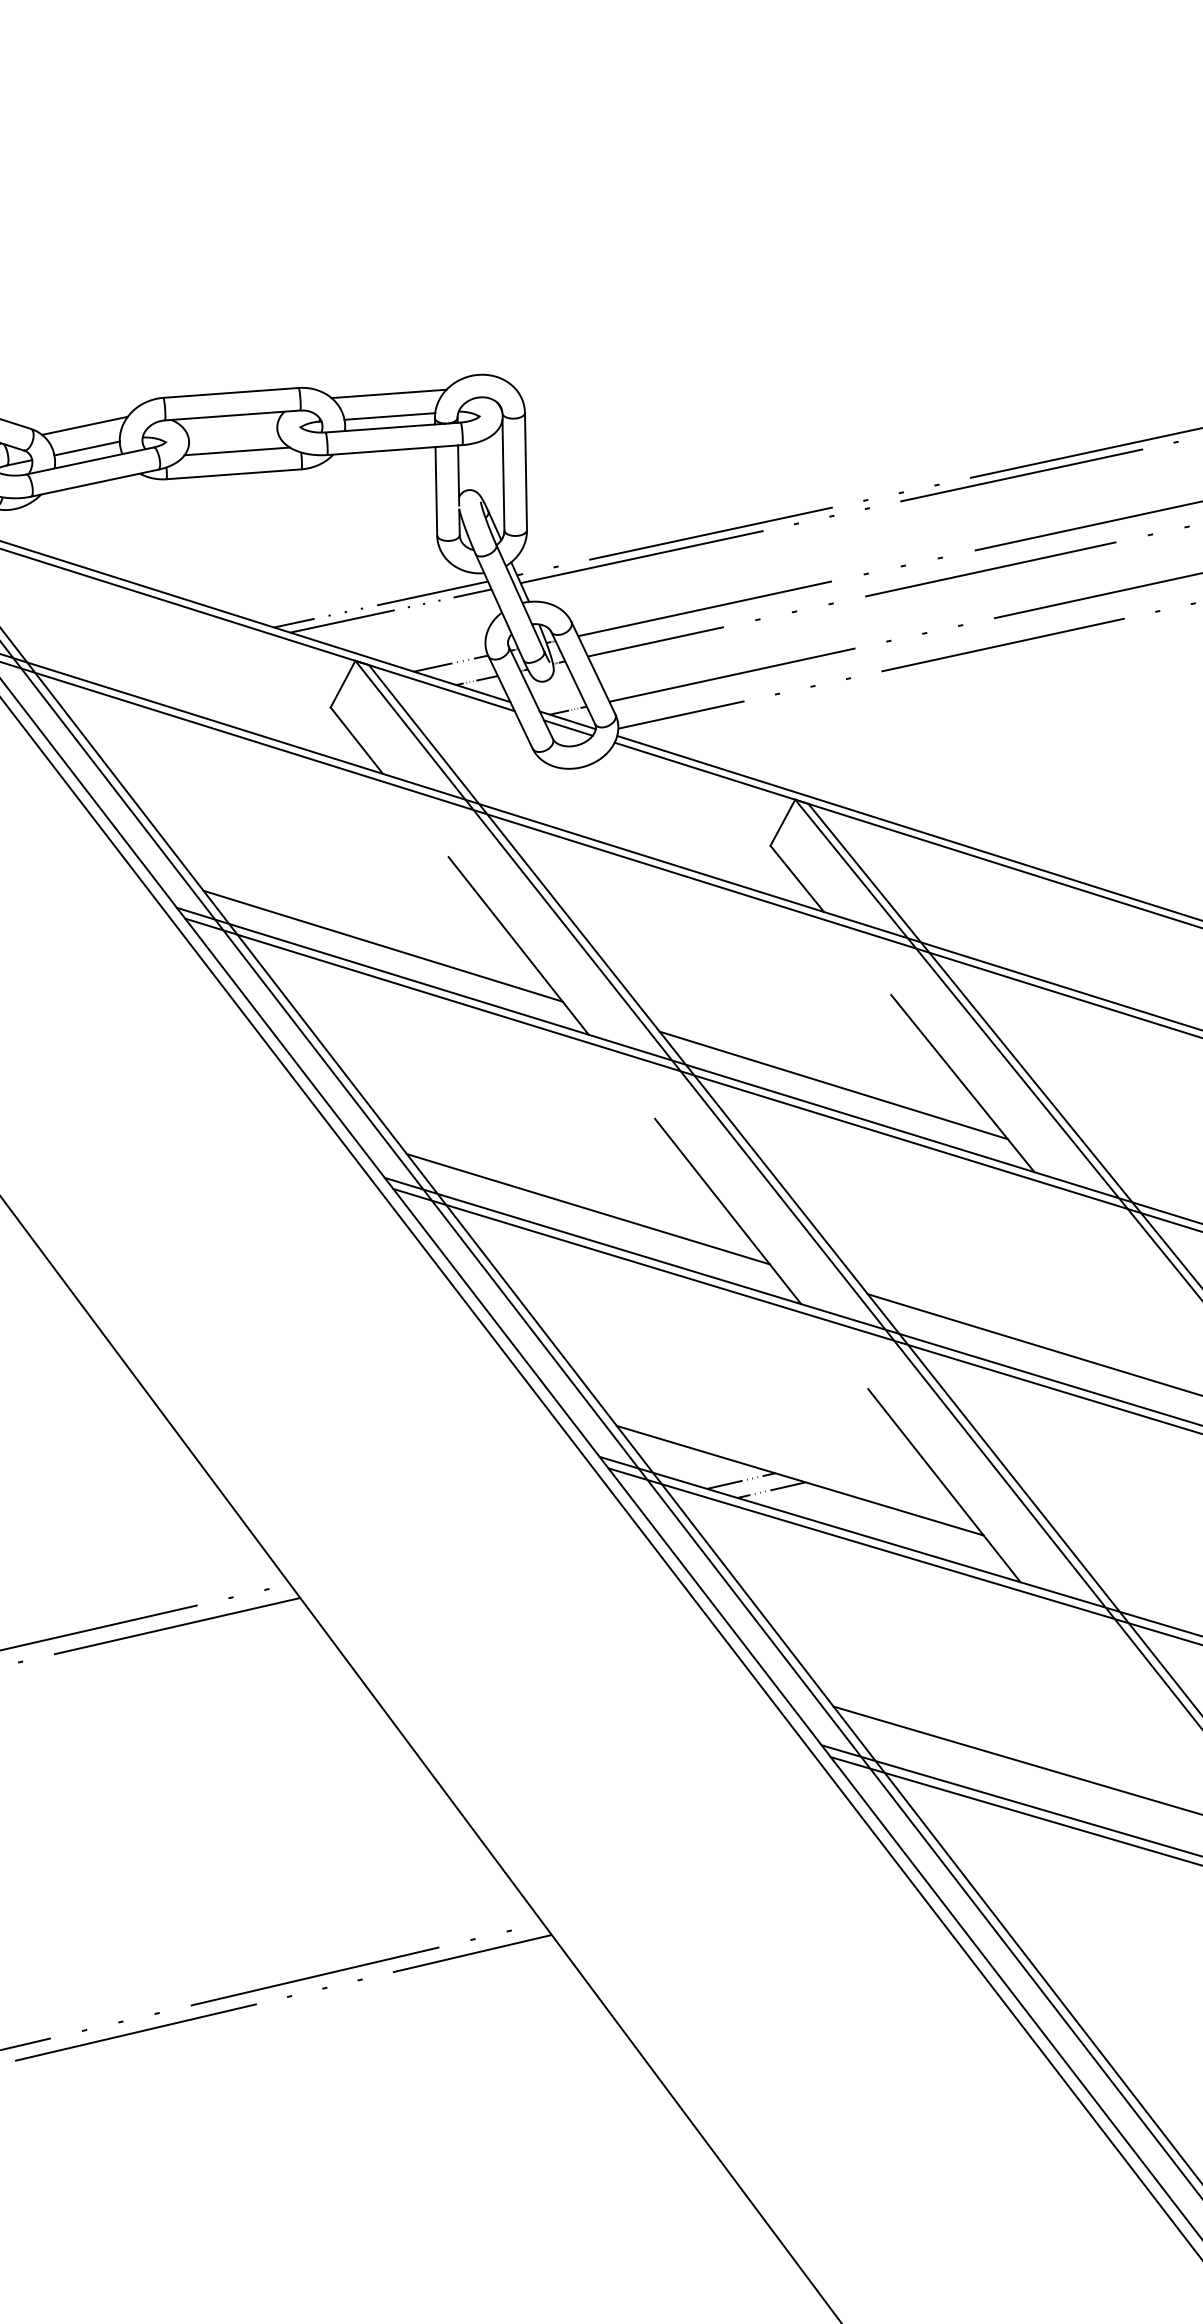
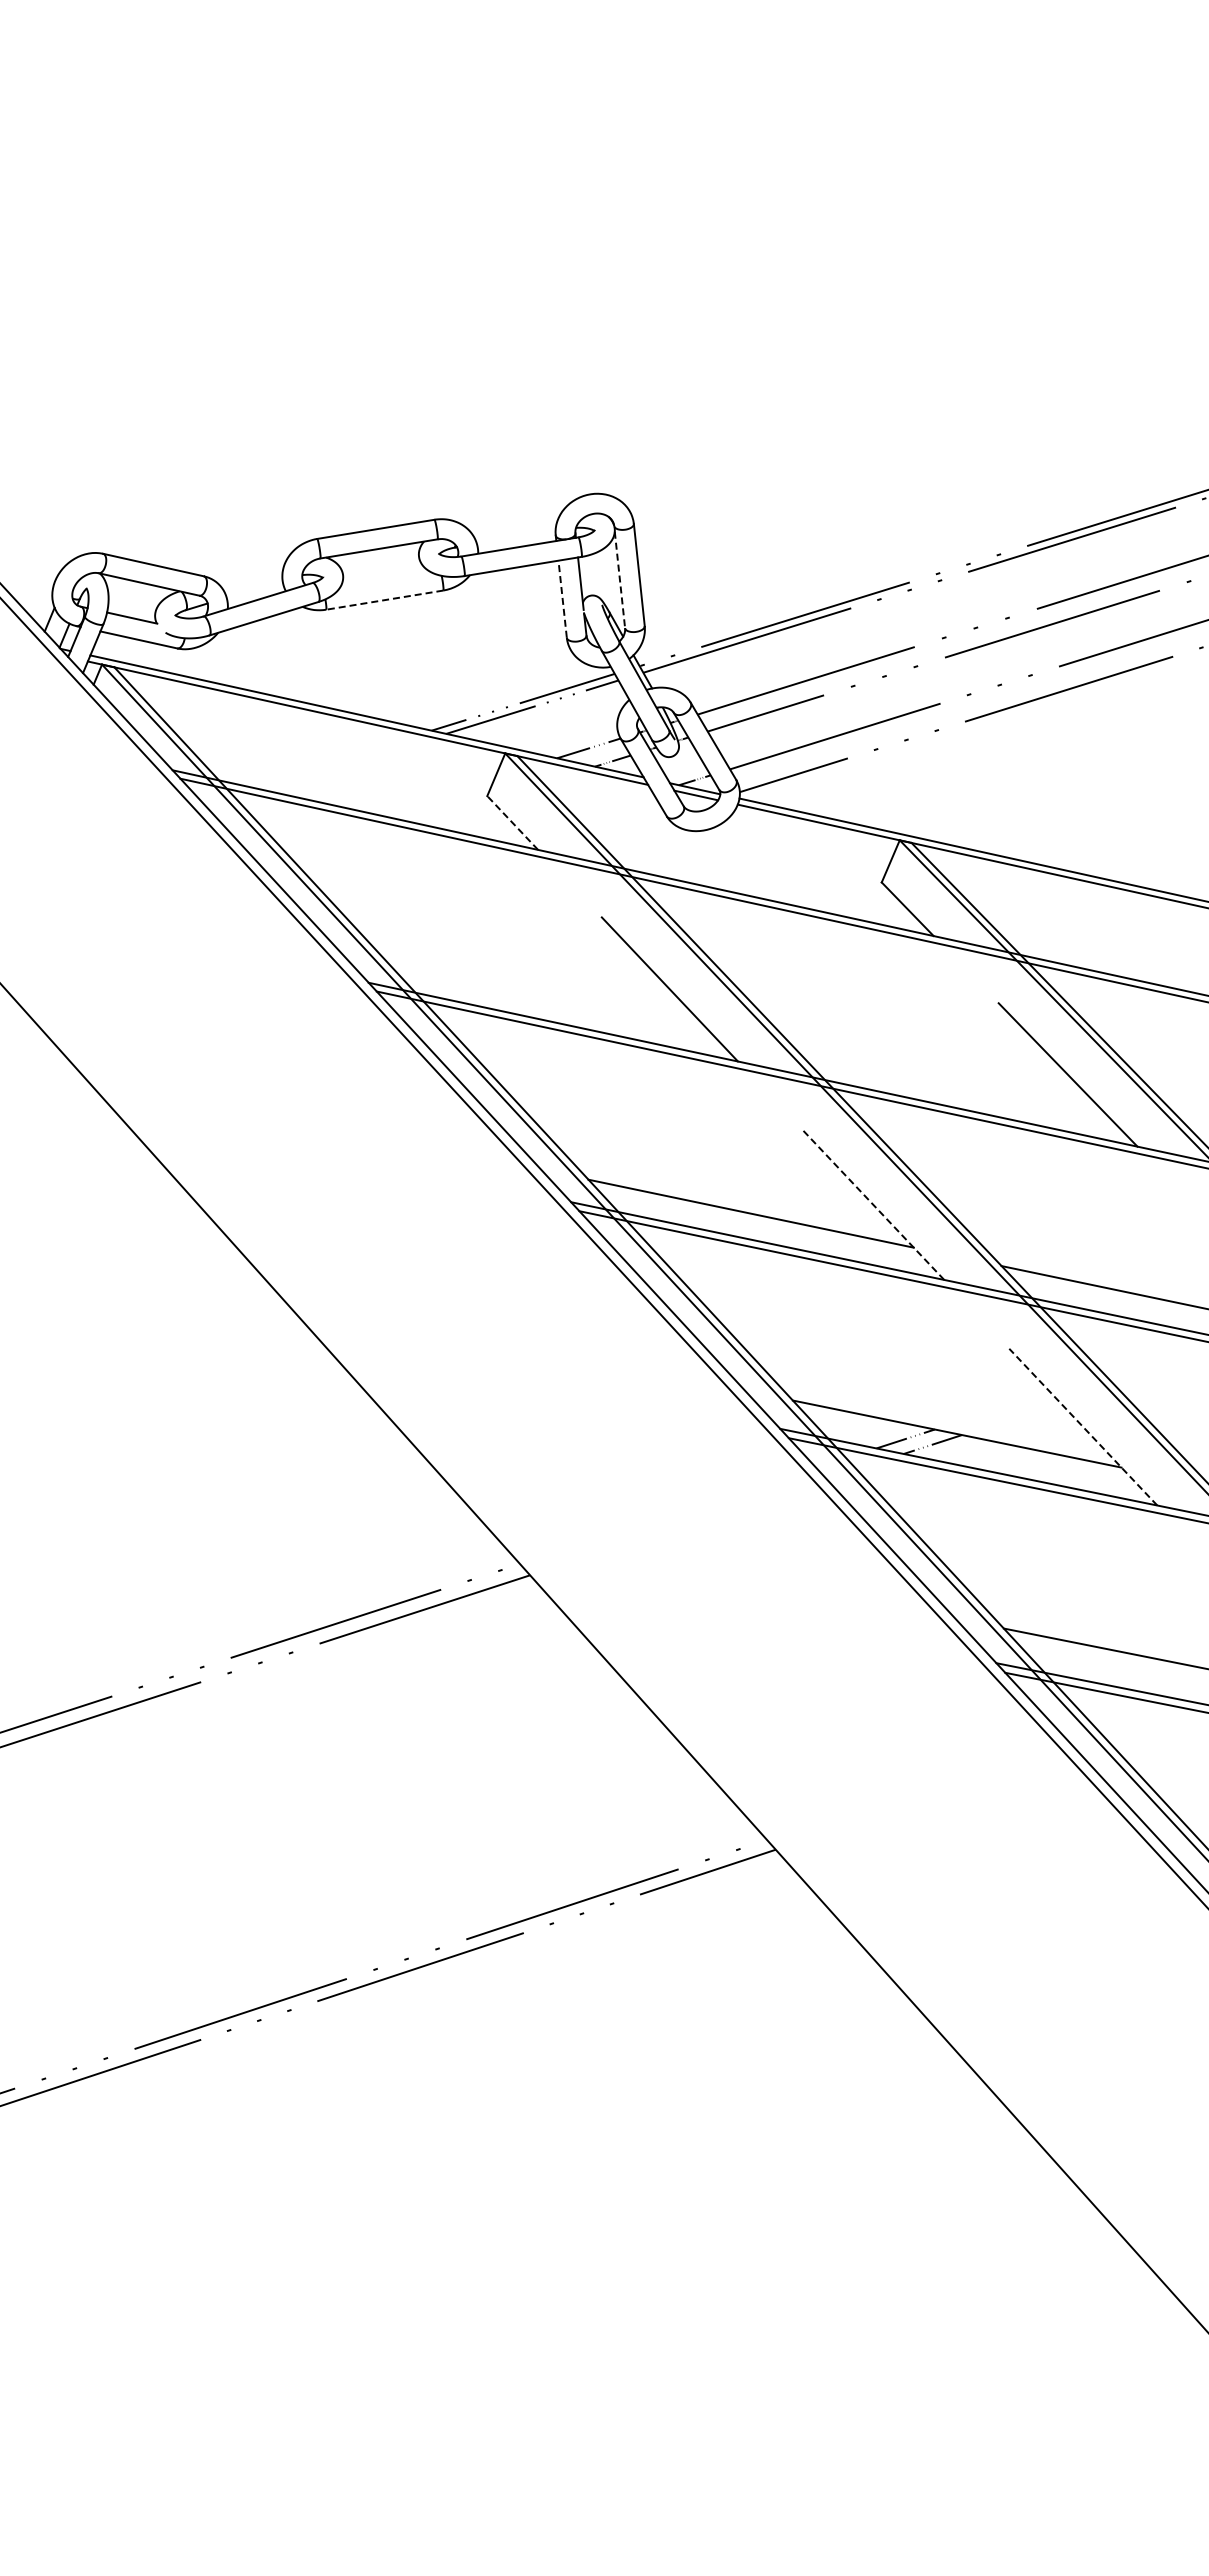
line: (388, 393) -> (513, 517), removed
line: (388, 416) -> (515, 537), removed
line: (84, 425) -> (250, 569), removed
line: (87, 447) -> (254, 588), removed
line: (236, 450) -> (385, 579), removed
line: (233, 474) -> (384, 600), solid -> dashed
line: (502, 475) -> (619, 580), solid -> dashed
line: (436, 491) -> (562, 599), solid -> dashed
line: (356, 740) -> (512, 822), solid -> dashed
line: (383, 945) -> (551, 999), removed
line: (833, 1085) -> (955, 1086), removed
line: (727, 1211) -> (872, 1204), solid -> dashed
line: (944, 1486) -> (1083, 1427), solid -> dashed

